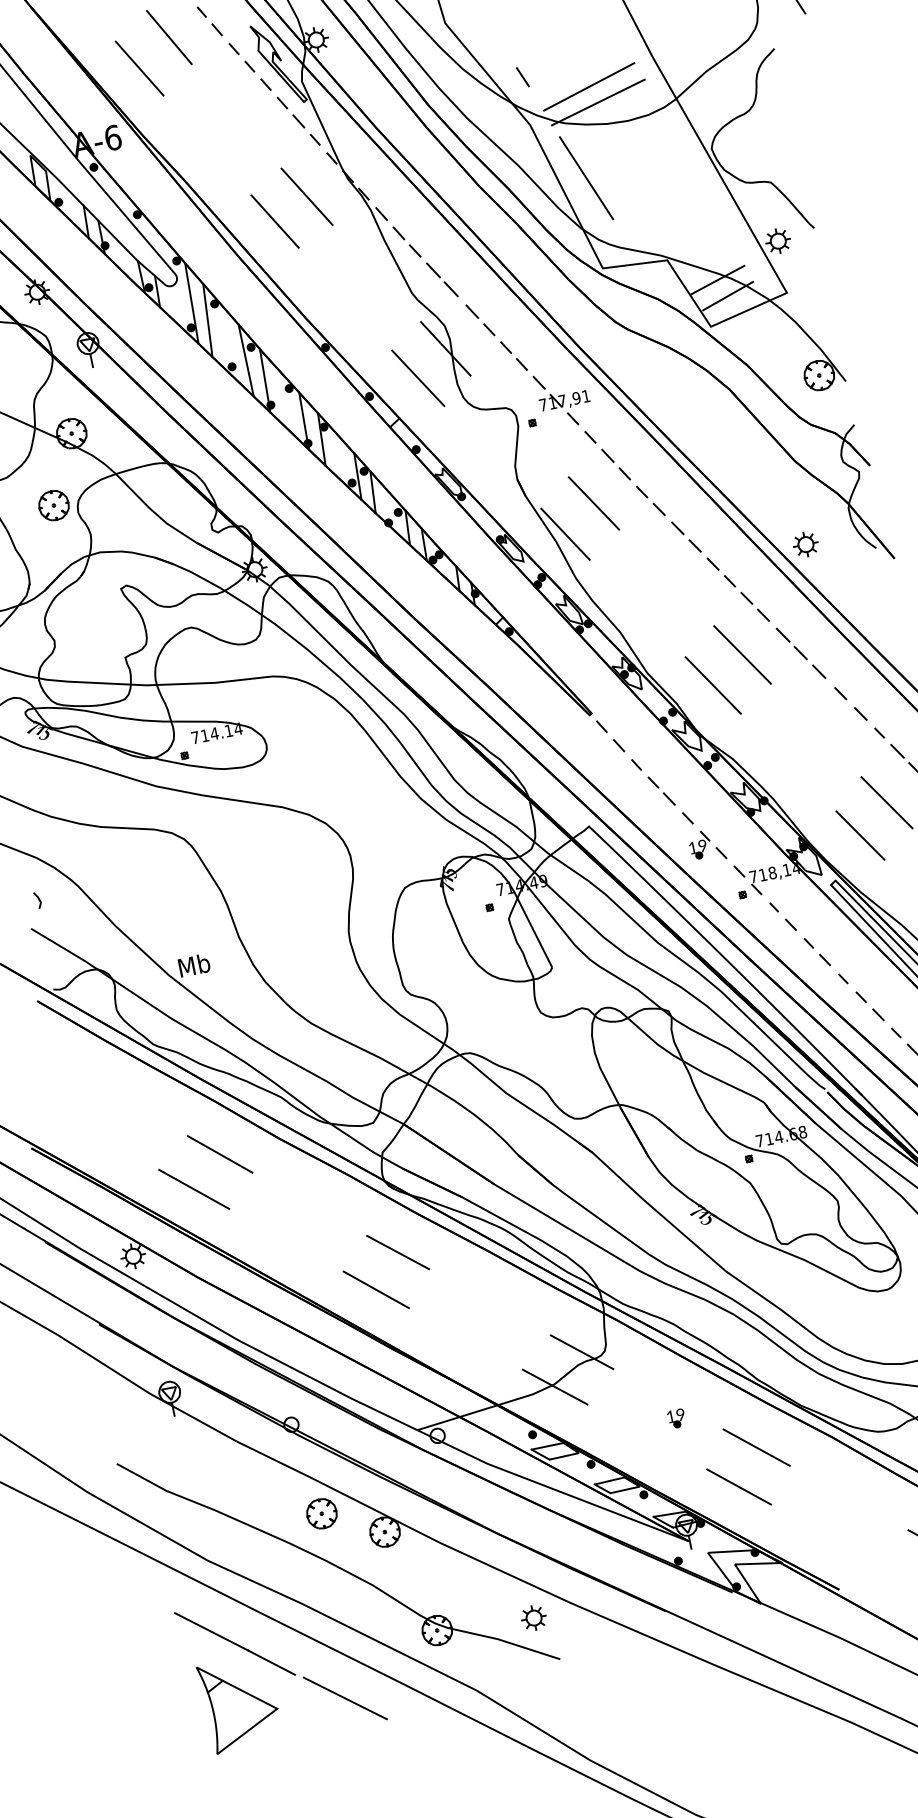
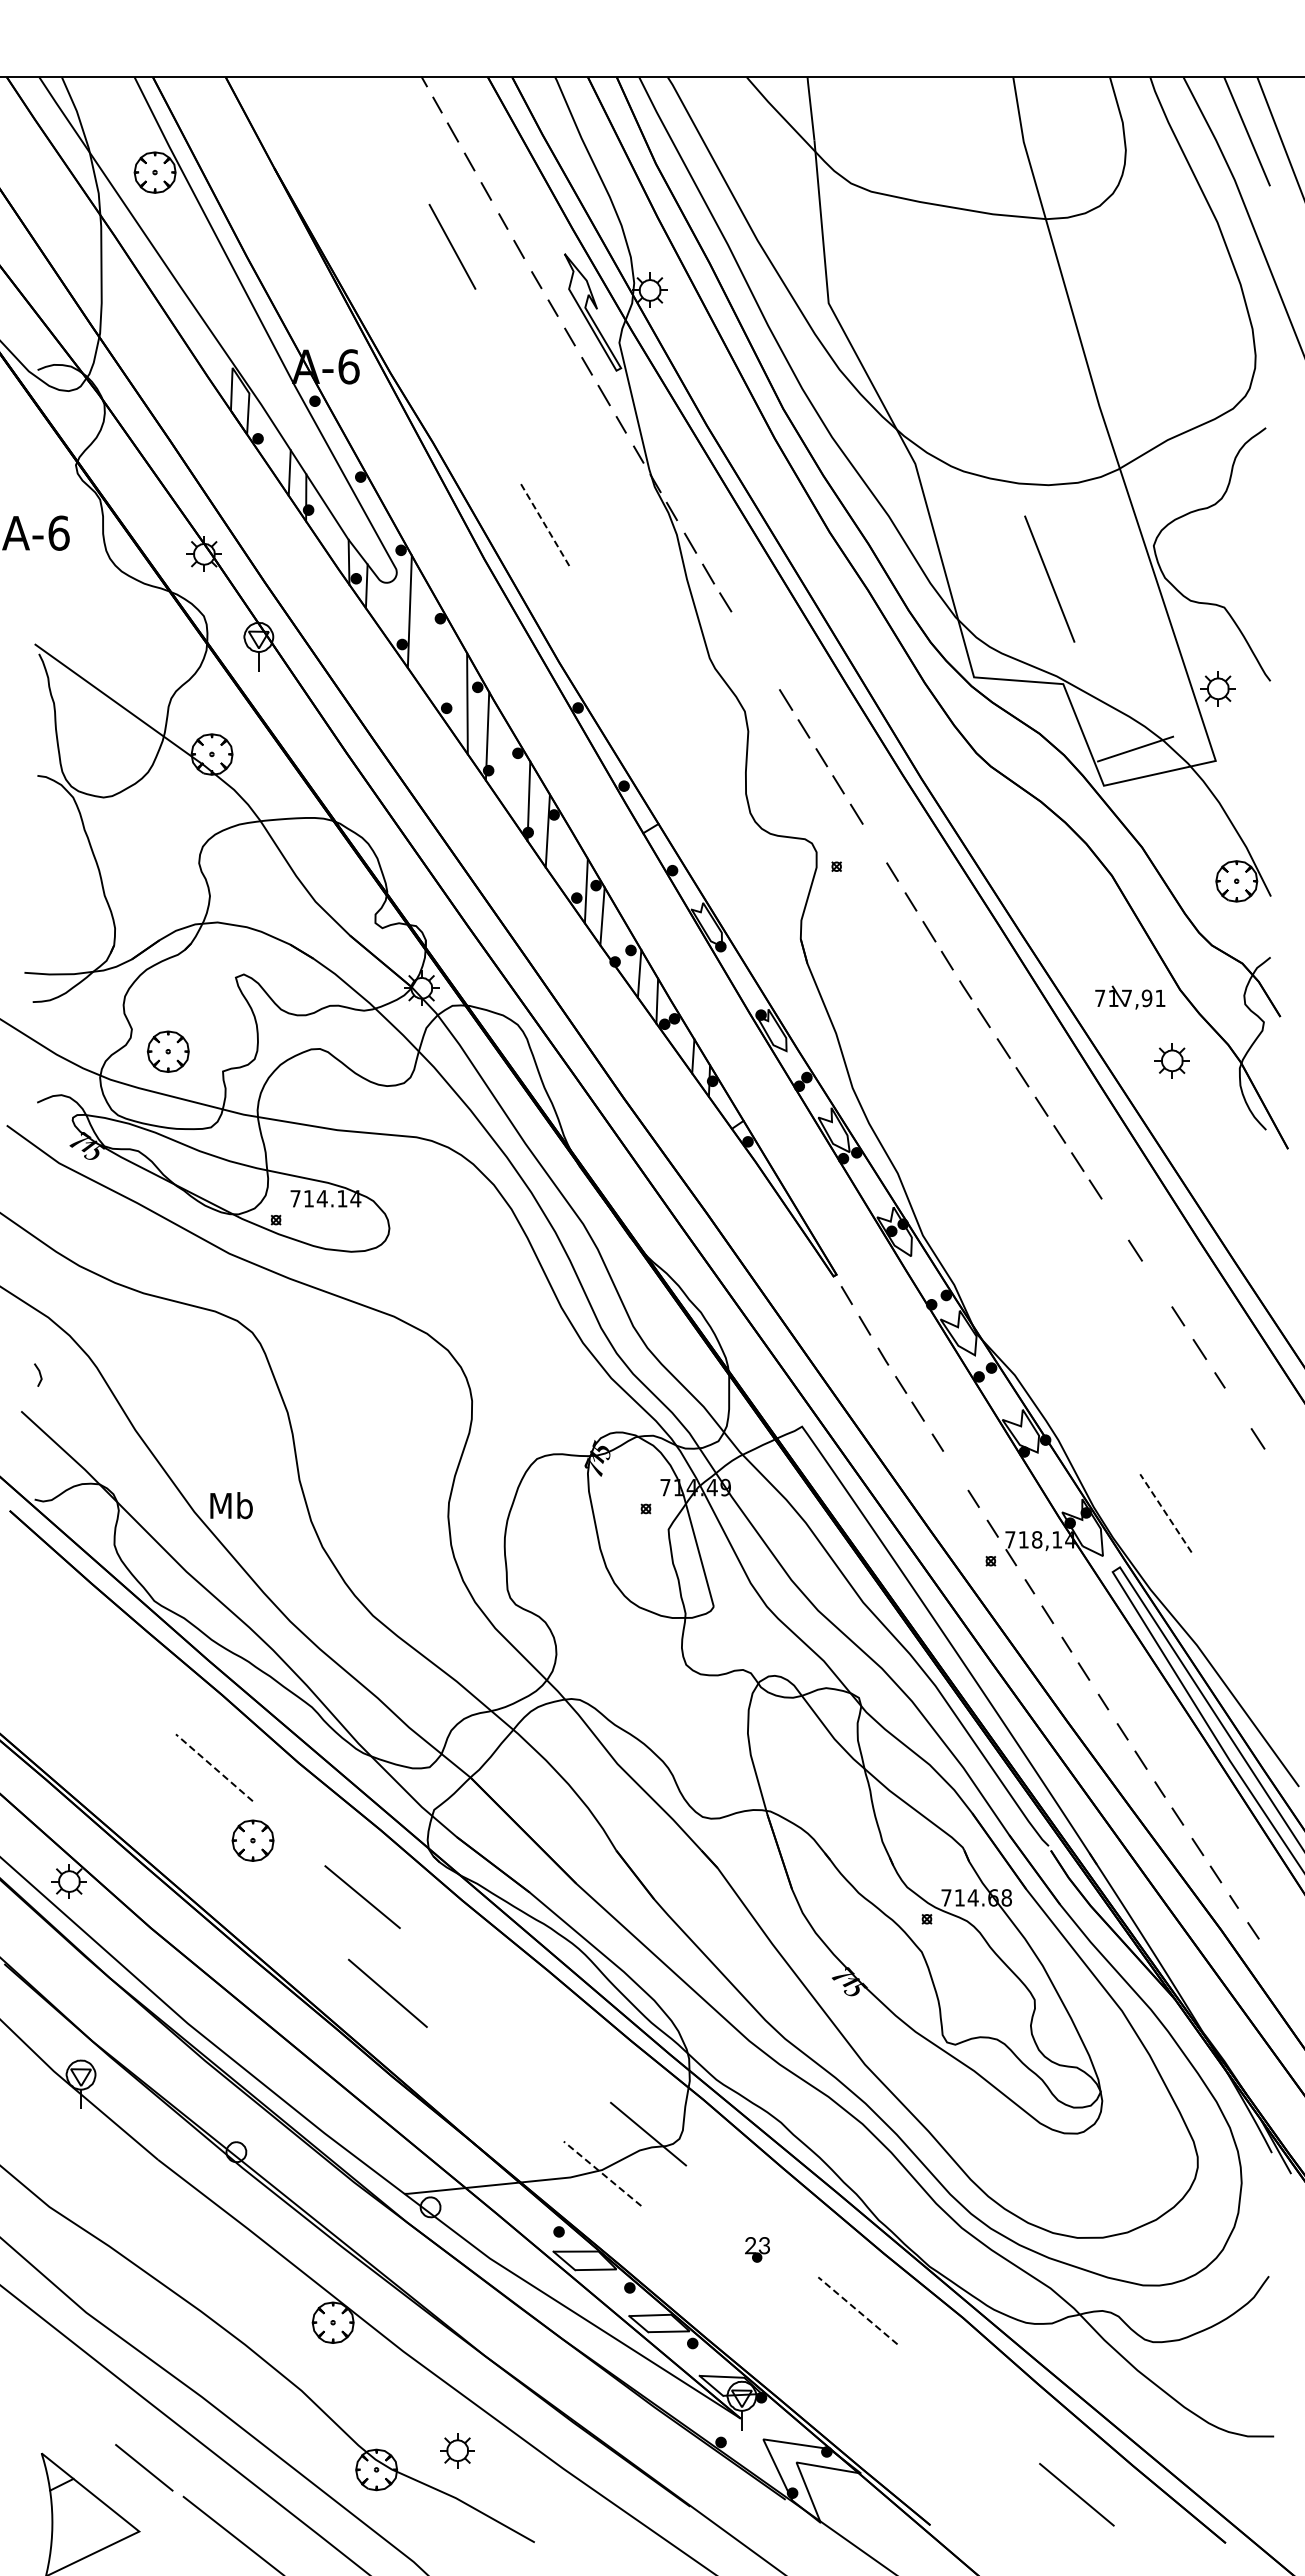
line: (139, 68) -> (403, 280), removed
line: (522, 77) -> (918, 397), removed
line: (589, 86) -> (1005, 428), removed
line: (598, 102) -> (1013, 452), removed
line: (586, 177) -> (1049, 578), moved
line: (306, 196) -> (594, 499), removed
line: (274, 221) -> (544, 523), solid -> dashed
line: (433, 270) -> (744, 633), removed
line: (717, 280) -> (1125, 724), removed
line: (451, 289) -> (763, 663), removed
line: (207, 320) -> (426, 638), removed
line: (446, 348) -> (740, 742), removed
line: (417, 378) -> (694, 774), removed
part: (564, 400) -> (1130, 997), moved
line: (593, 503) -> (897, 991), removed
part: (53, 505) -> (167, 1051), moved
line: (565, 534) -> (850, 1025), removed
part: (805, 544) -> (1171, 1060), moved
line: (782, 635) -> (1116, 1221), removed
line: (742, 654) -> (1056, 1236), removed
line: (818, 672) -> (1154, 1281), removed
line: (713, 685) -> (1008, 1270), removed
line: (897, 751) -> (1238, 1409), removed
line: (886, 802) -> (1210, 1475), removed
line: (860, 835) -> (1165, 1513), solid -> dashed
part: (699, 845) -> (946, 1482), removed
line: (220, 1154) -> (214, 1767), solid -> dashed
line: (193, 1189) -> (169, 1807), removed
line: (397, 1252) -> (362, 1896), moved
line: (555, 1386) -> (602, 2173), solid -> dashed
text: (675, 1415) -> (757, 2245), 19 -> 23
line: (756, 1447) -> (857, 2310), solid -> dashed
line: (739, 1486) -> (823, 2358), removed
part: (321, 1513) -> (252, 1840), moved
part: (533, 1617) -> (457, 2450), moved
line: (211, 1631) -> (71, 2409), removed

